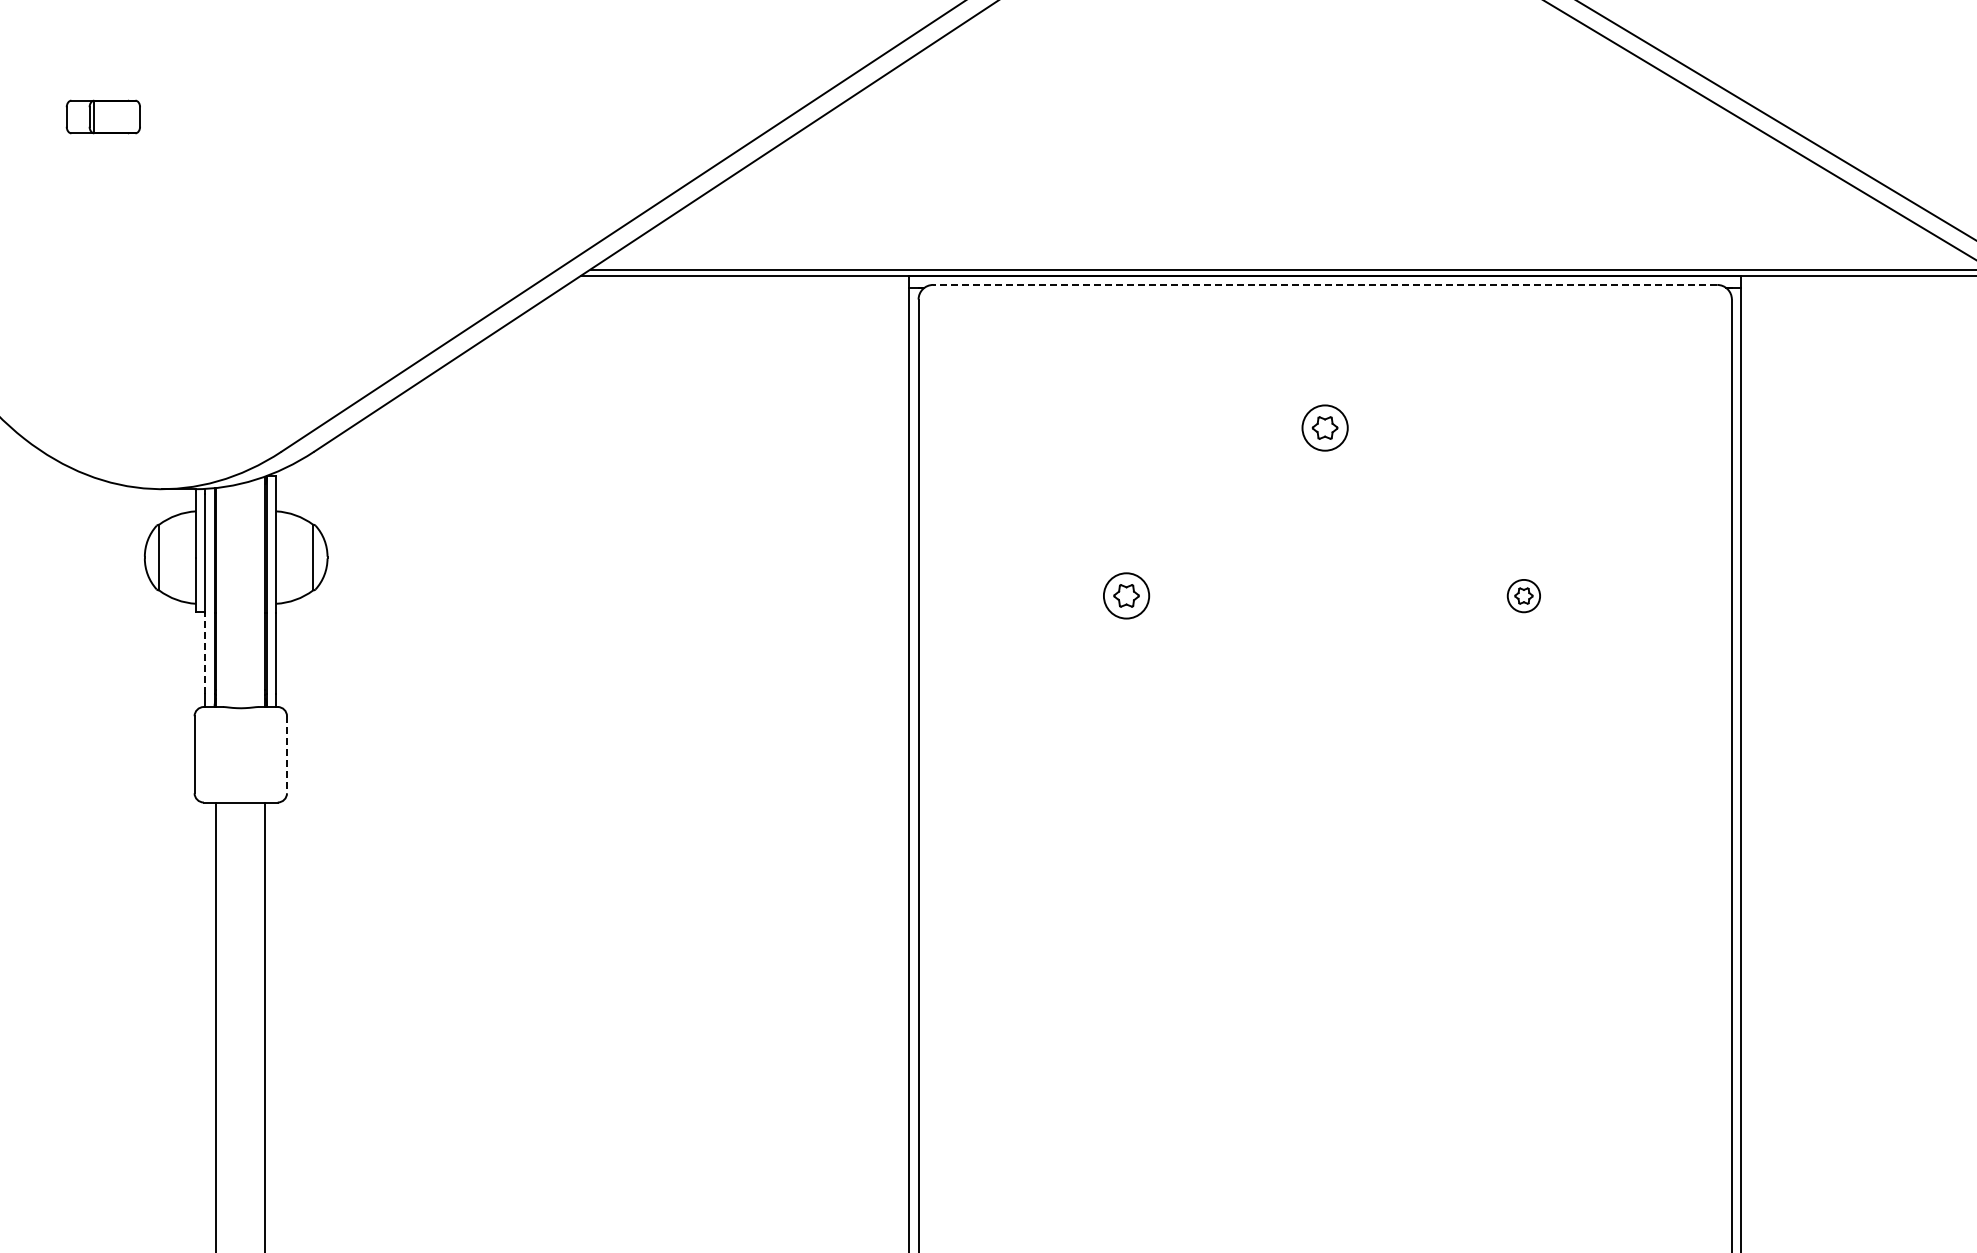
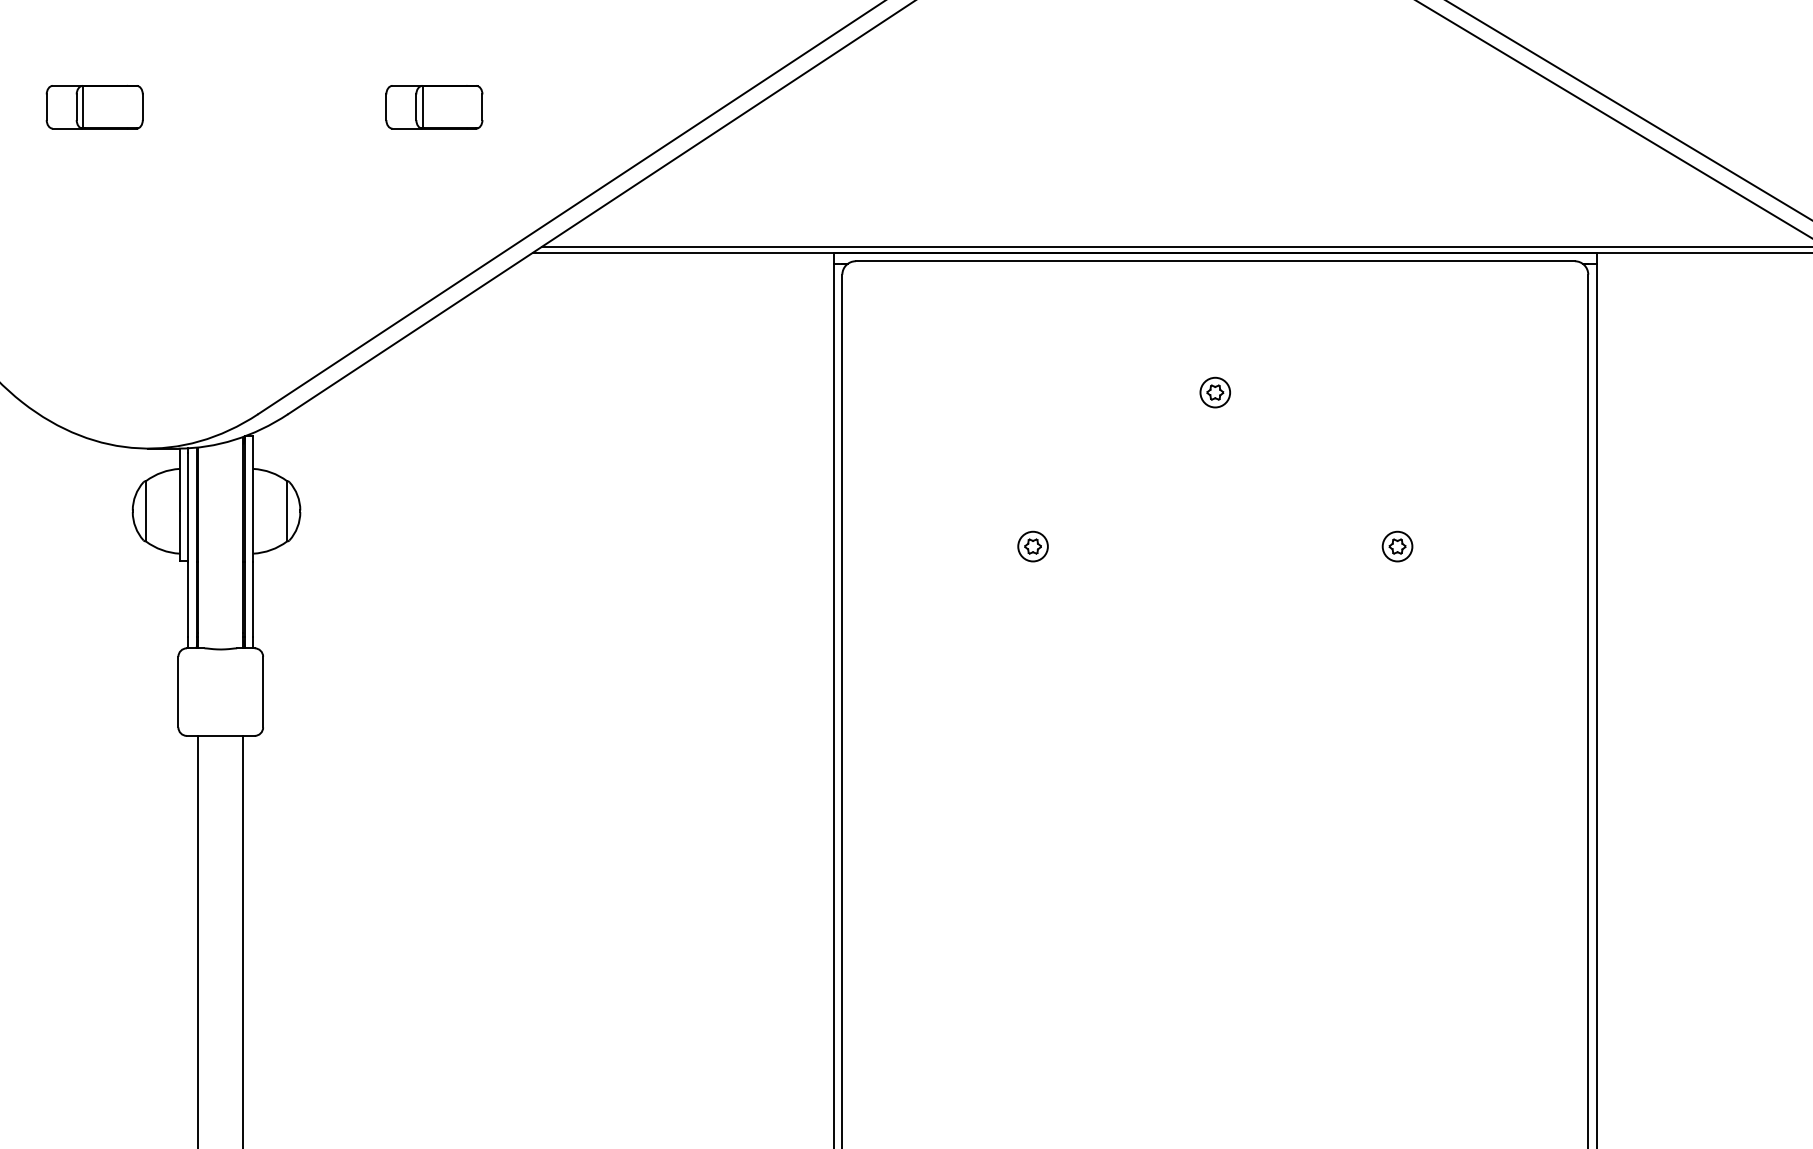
part: (103, 116) -> (94, 106), size x1.43
part: (473, 116) -> (434, 106), added
line: (1324, 284) -> (1214, 260), dashed -> solid
part: (1325, 428) -> (1215, 392), size x0.71
part: (1126, 596) -> (1033, 546), size x0.71
line: (205, 653) -> (188, 599), dashed -> solid
line: (287, 754) -> (263, 691), dashed -> solid

